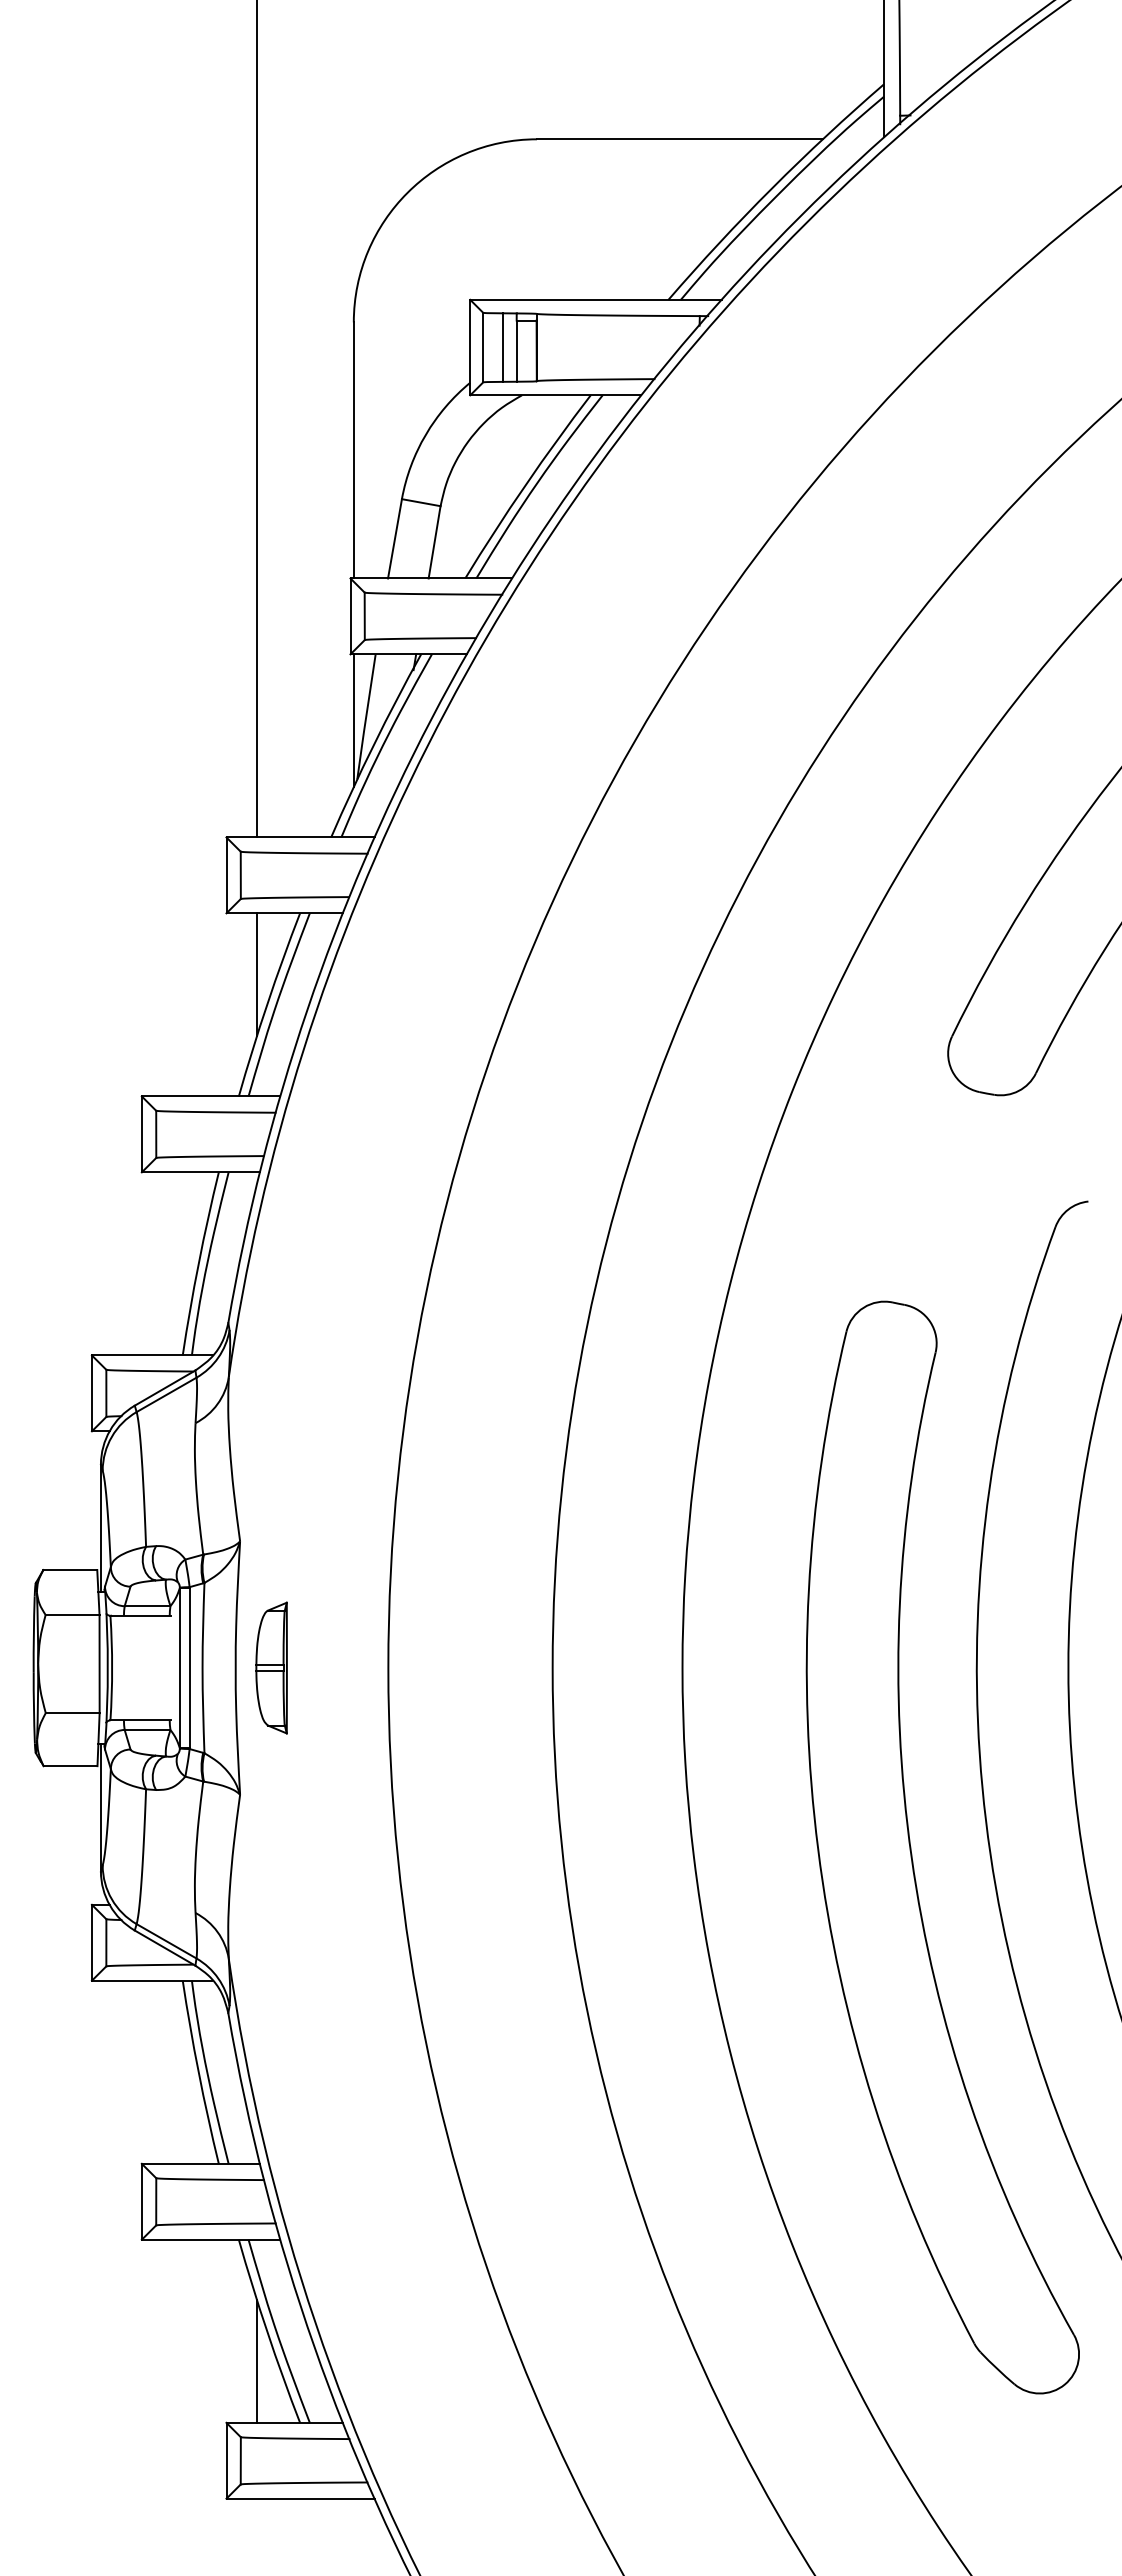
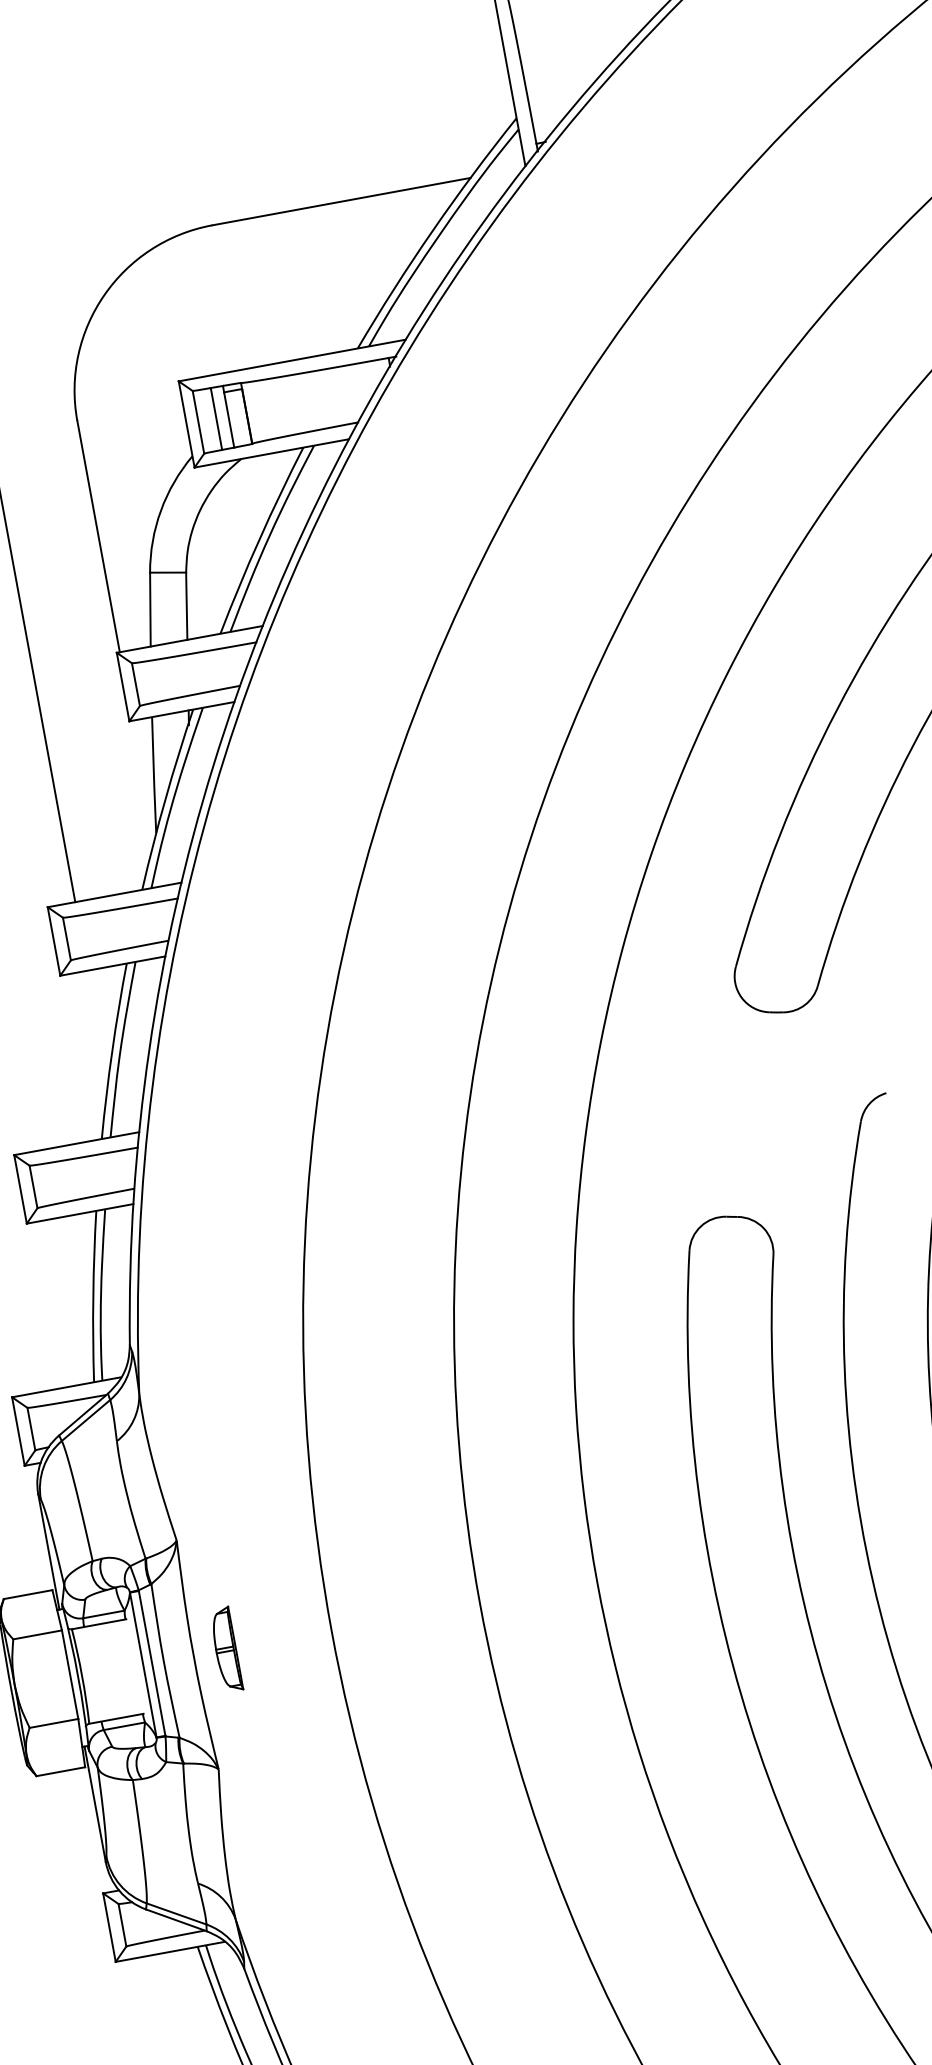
line: (353, 720) -> (143, 780), removed
line: (257, 974) -> (98, 1025), removed
part: (271, 1667) -> (225, 1649), size x0.7

